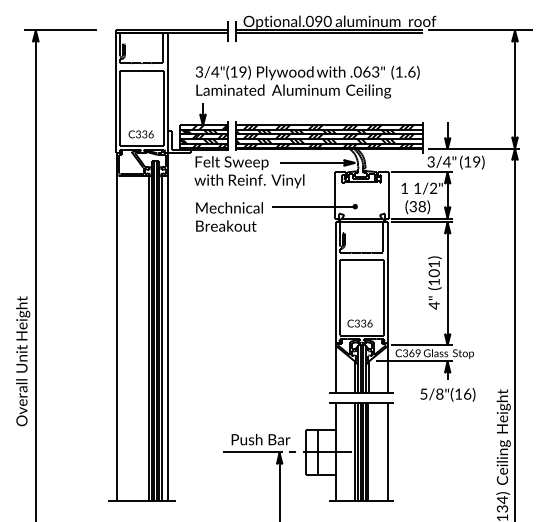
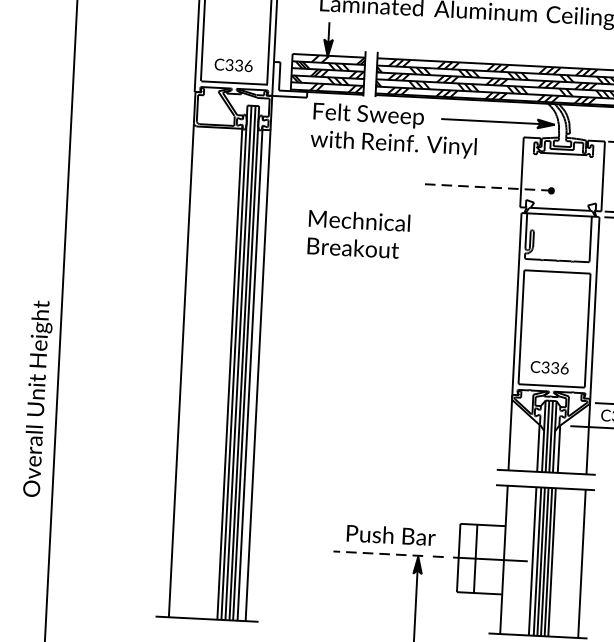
line: (313, 206) -> (488, 187), solid -> dashed
text: (229, 216) -> (358, 233), moved
line: (253, 452) -> (378, 554), solid -> dashed

